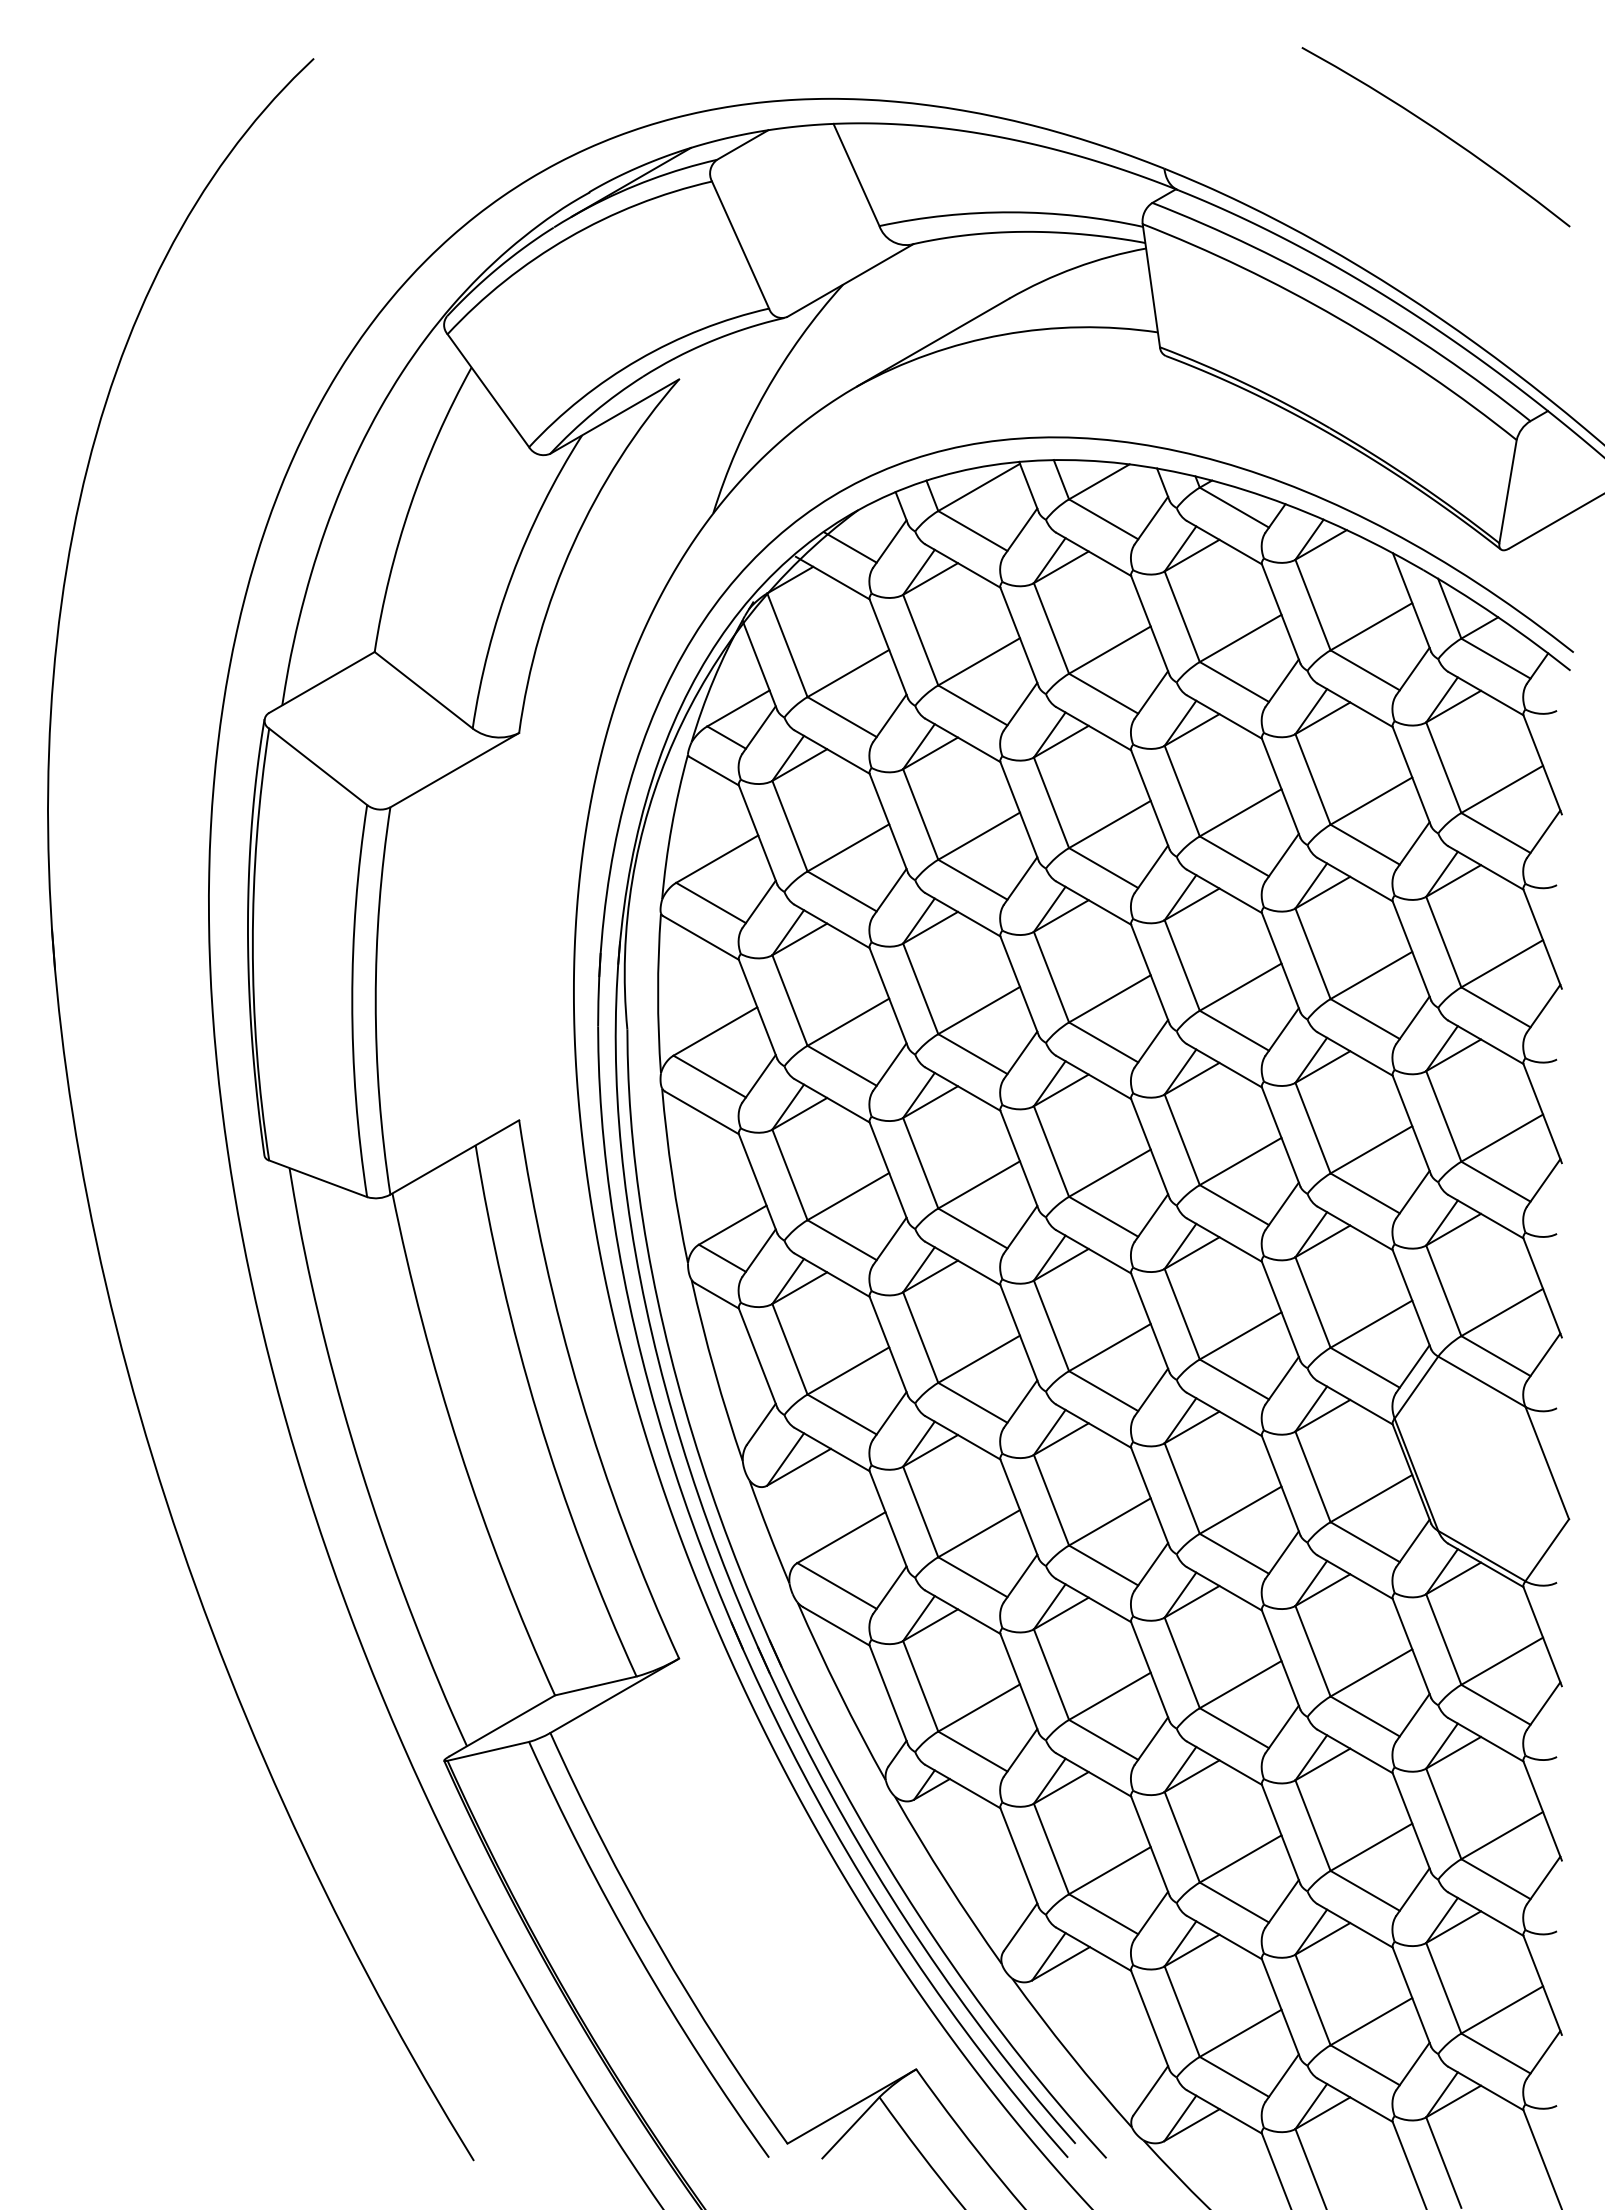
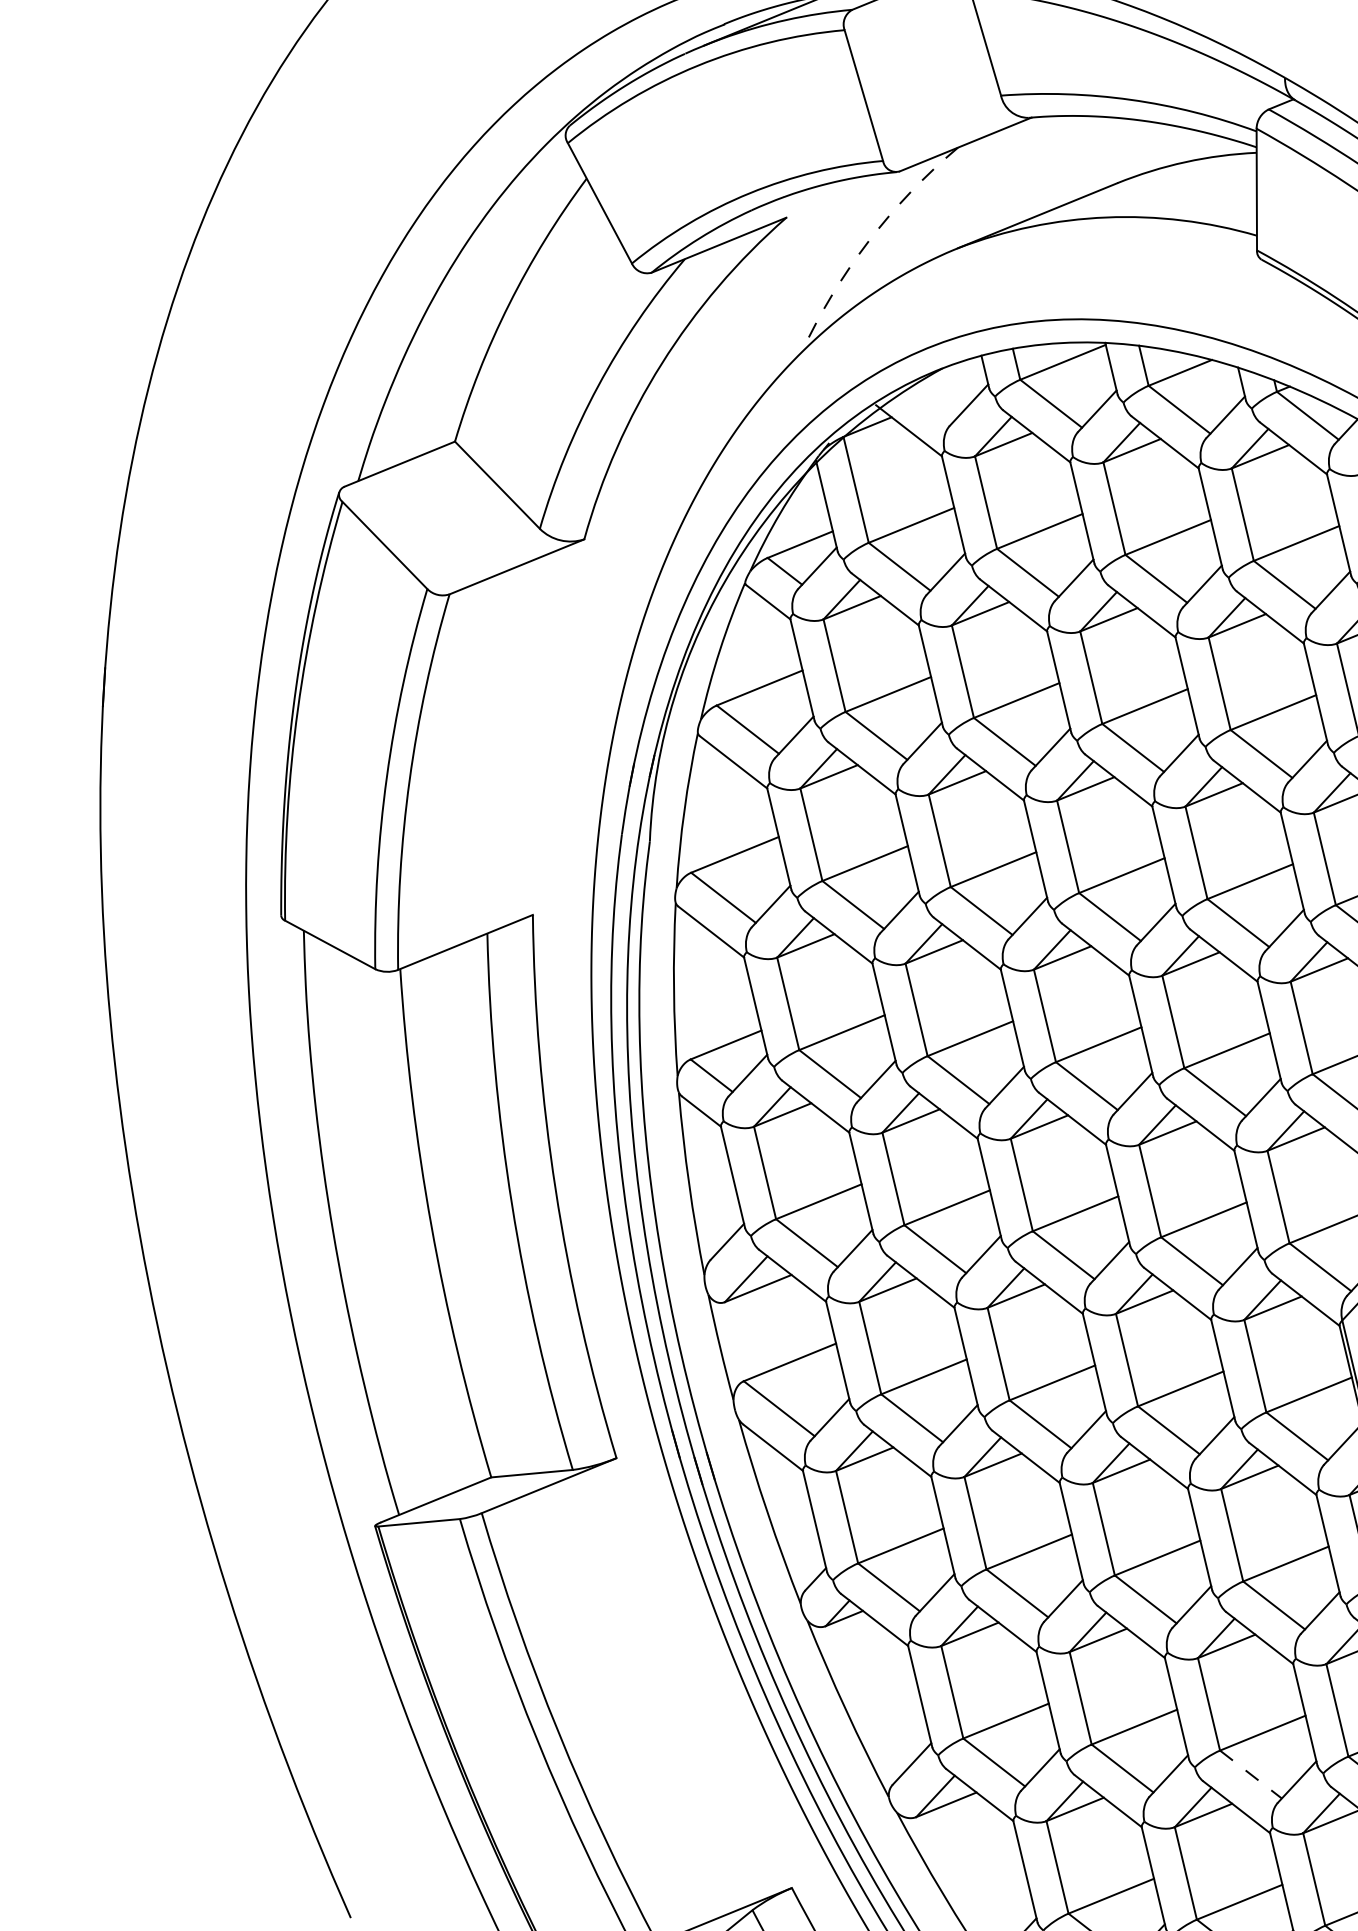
arc: (765, 391) -> (868, 240), solid -> dashed
line: (850, 547) -> (930, 403), removed
line: (1365, 1890) -> (1251, 1774), solid -> dashed

